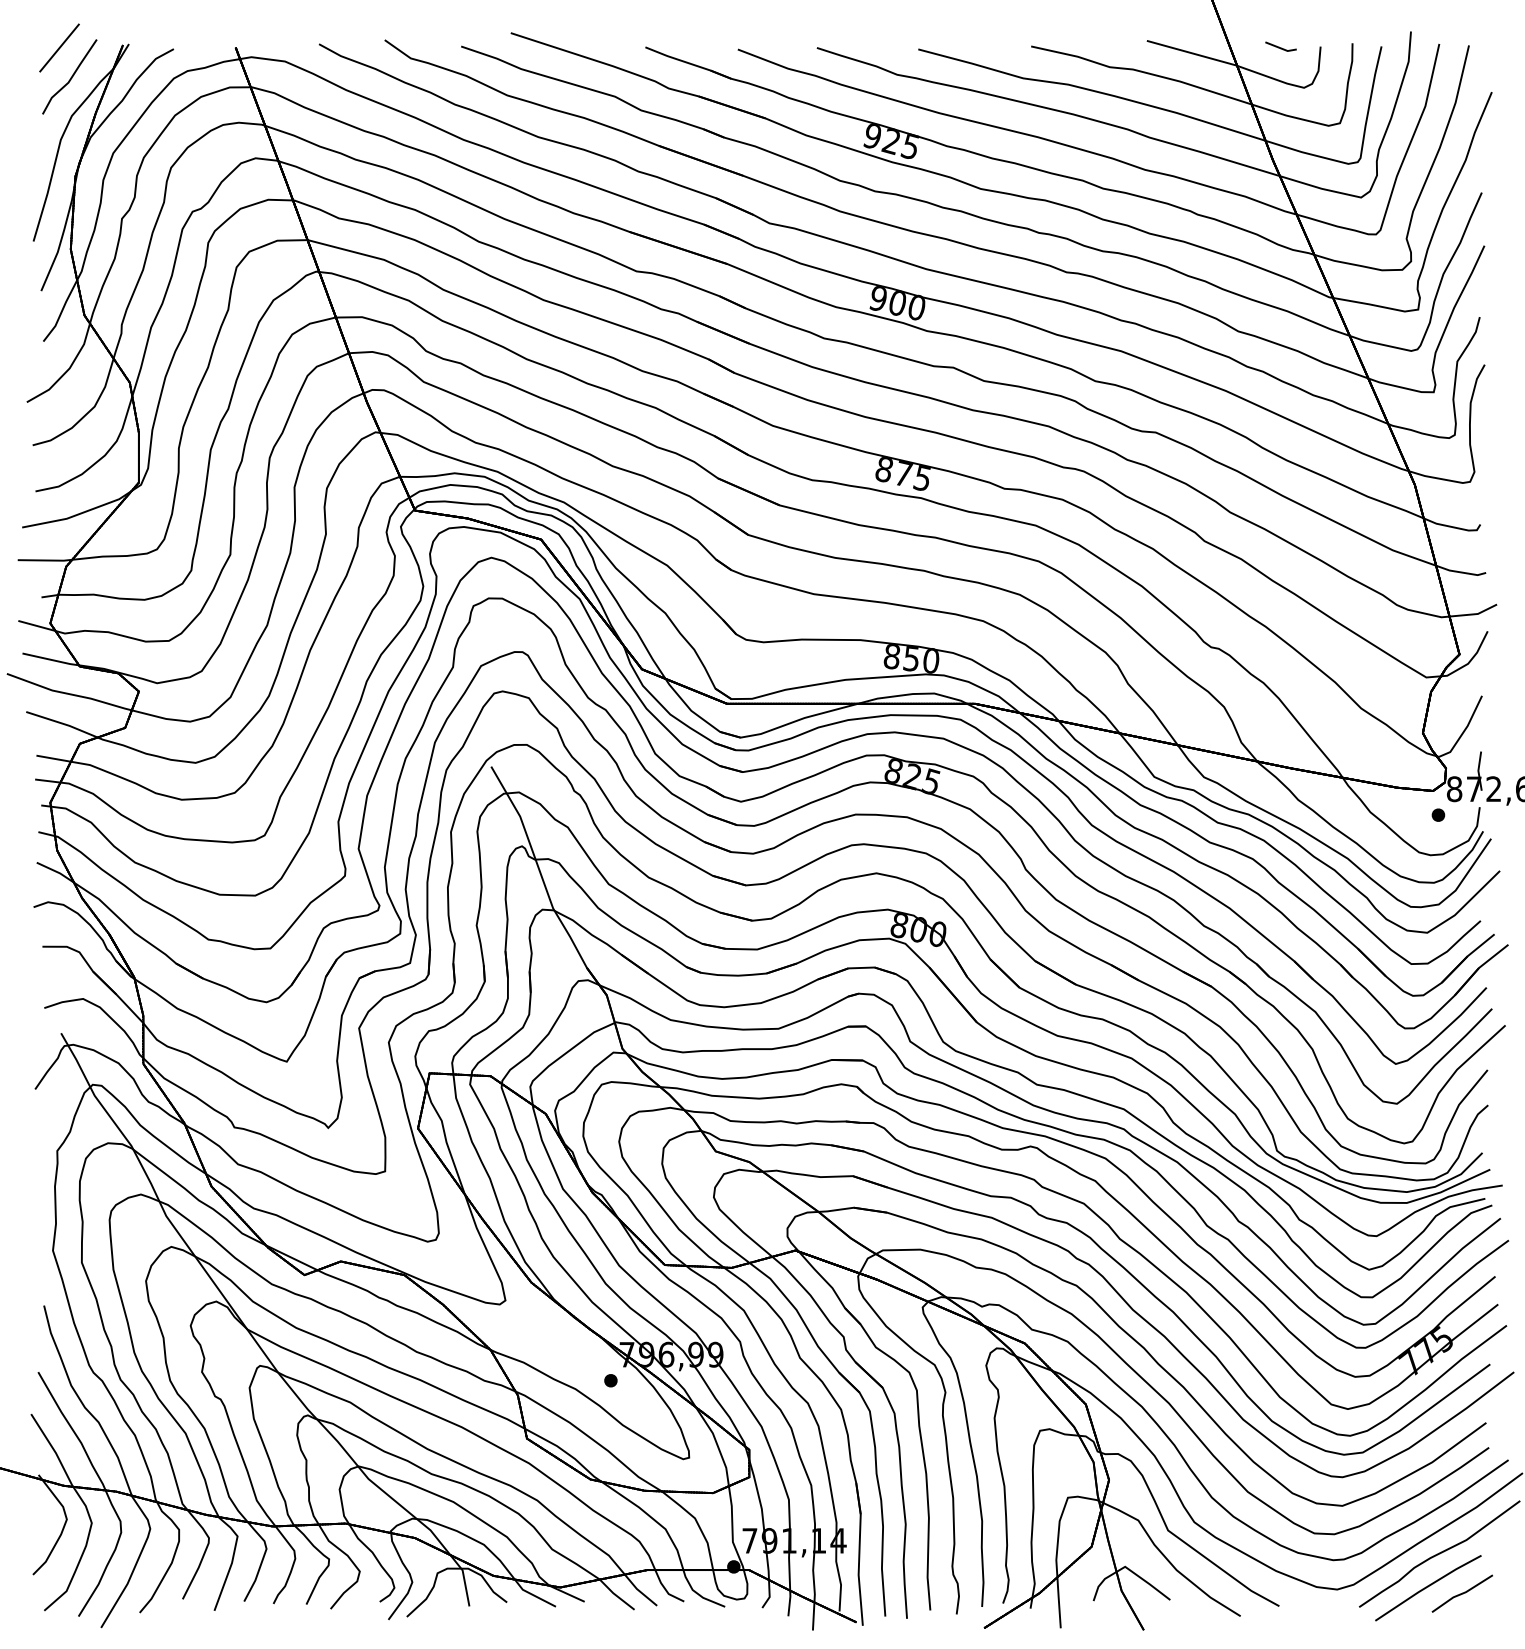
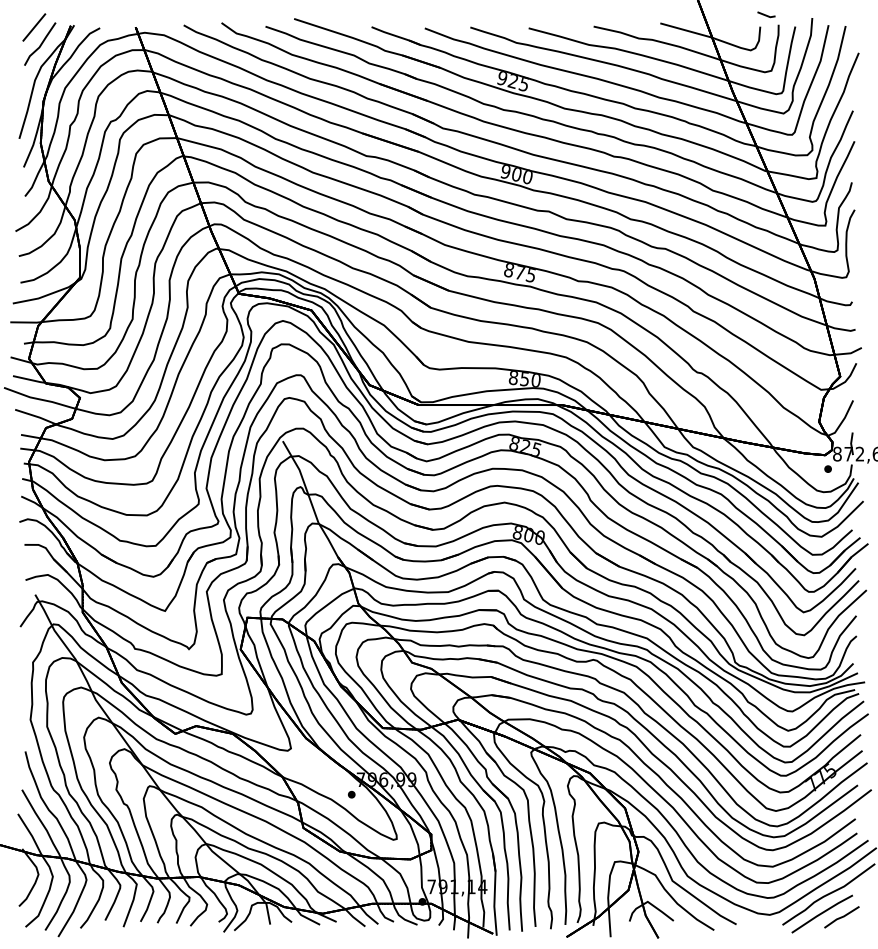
part: (1281, 46) -> (766, 14), moved

